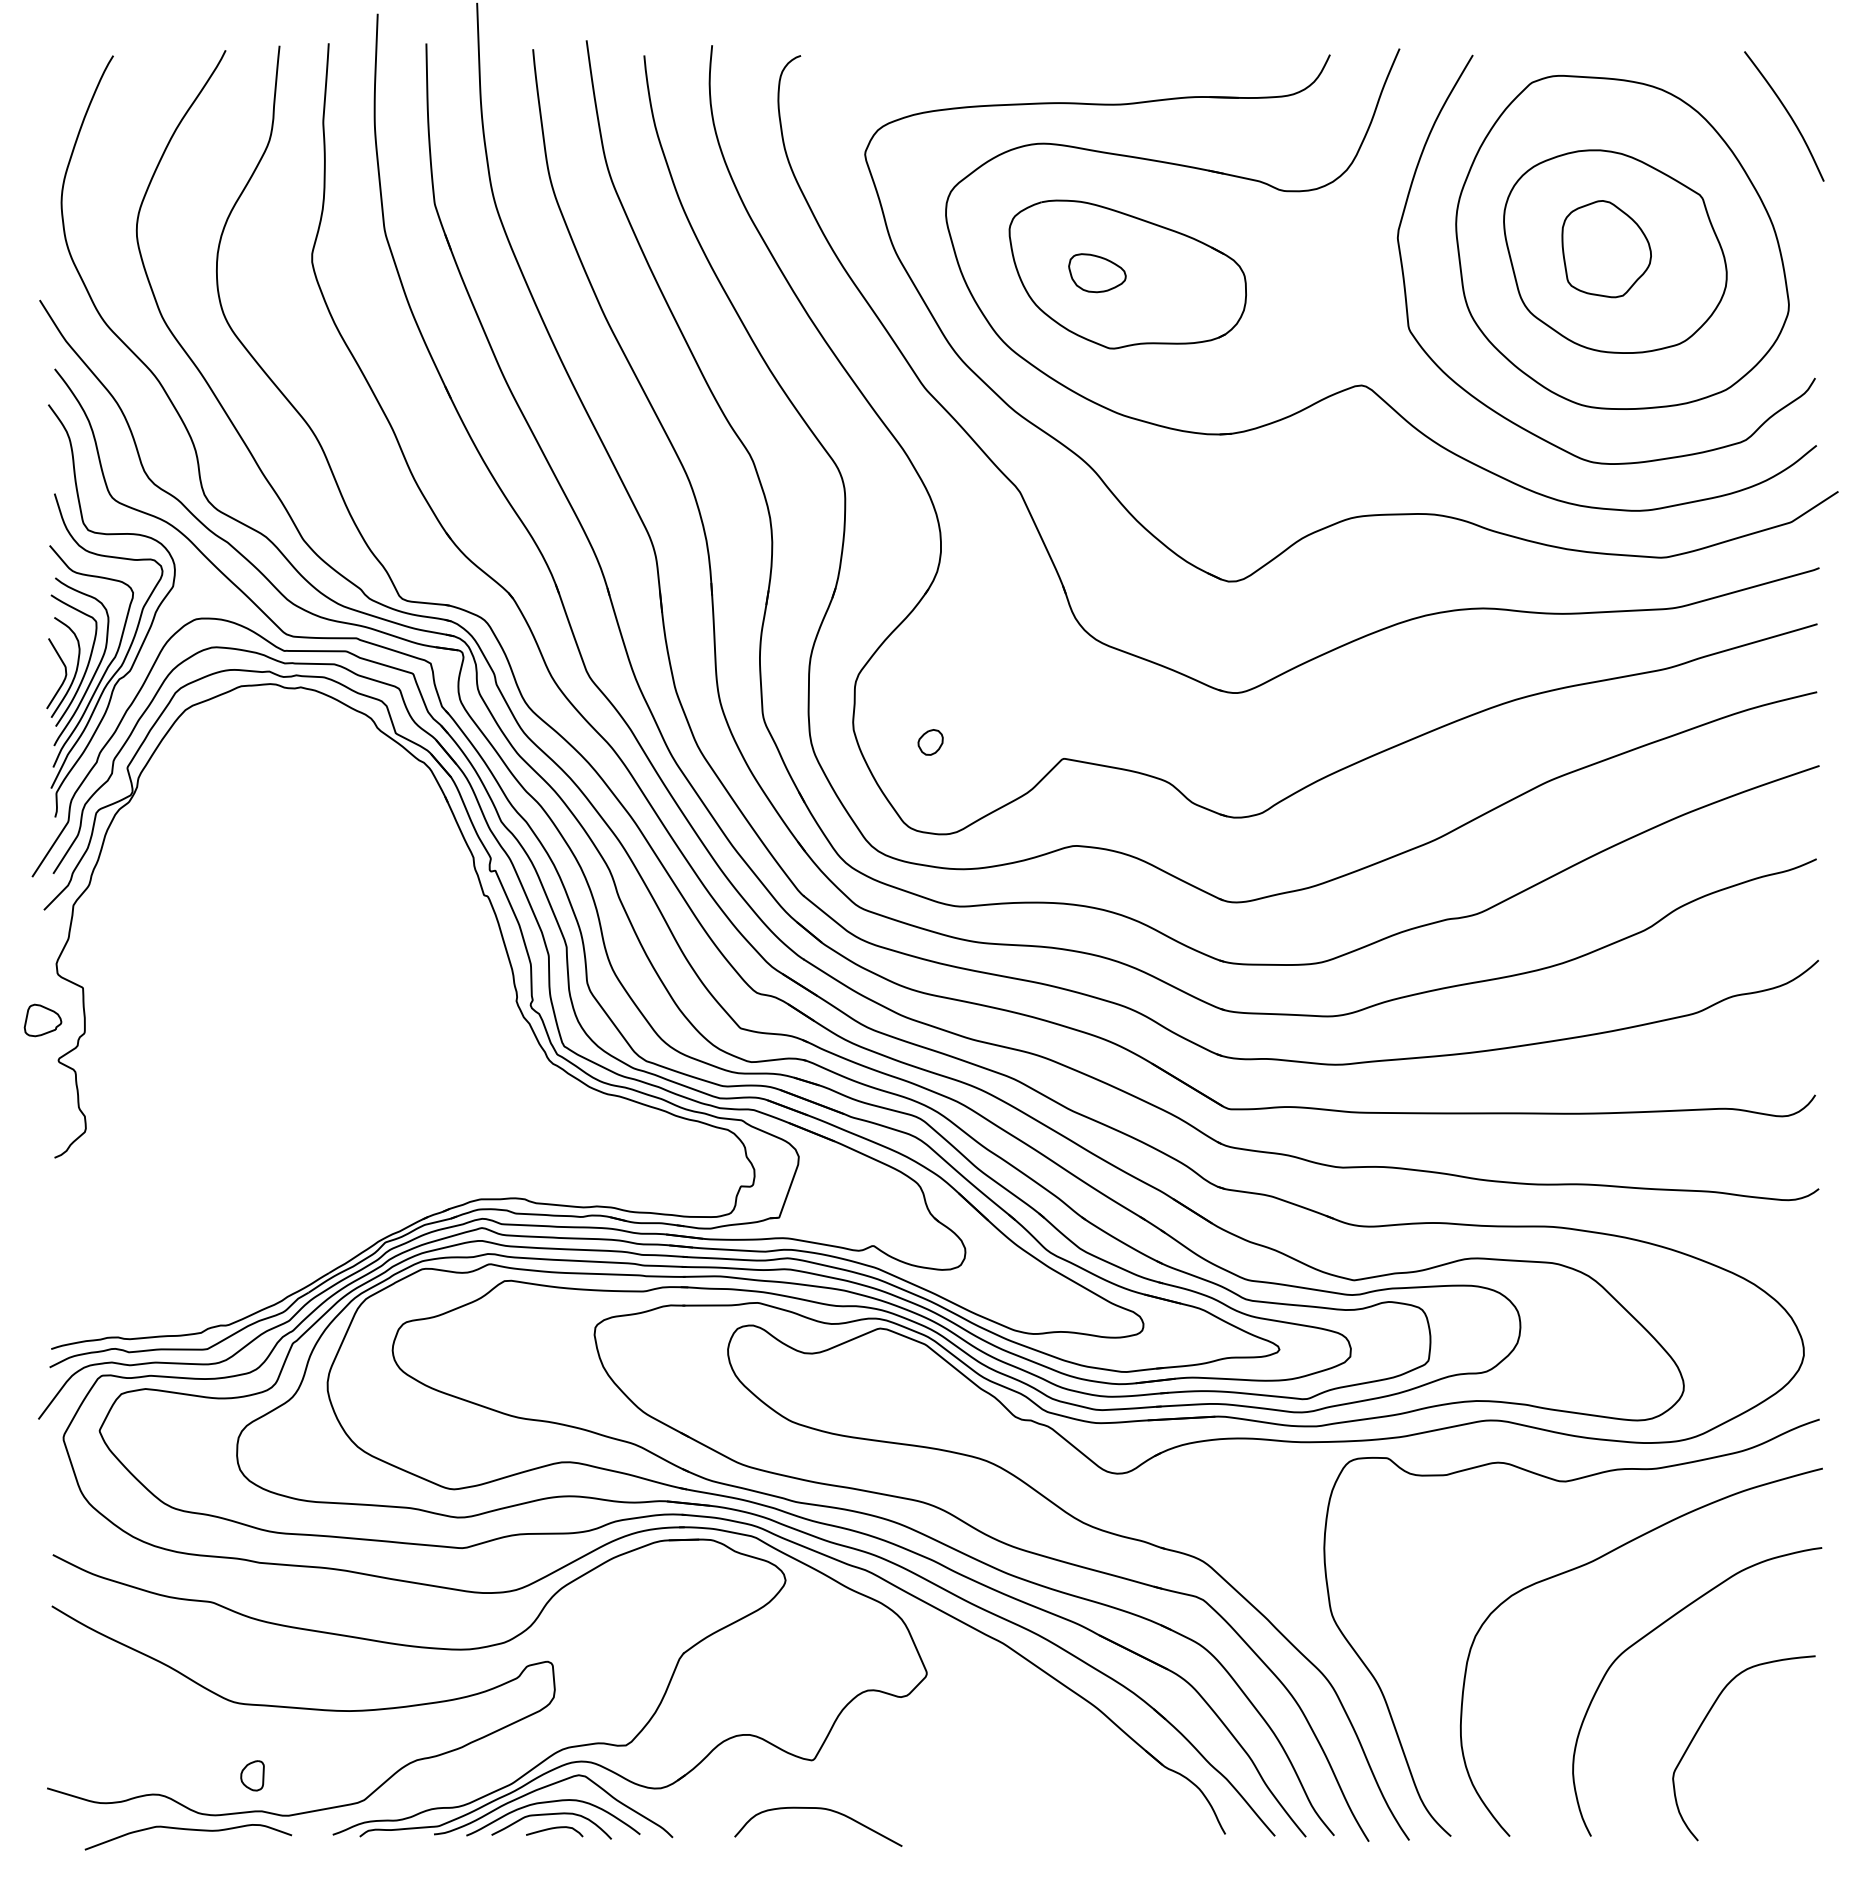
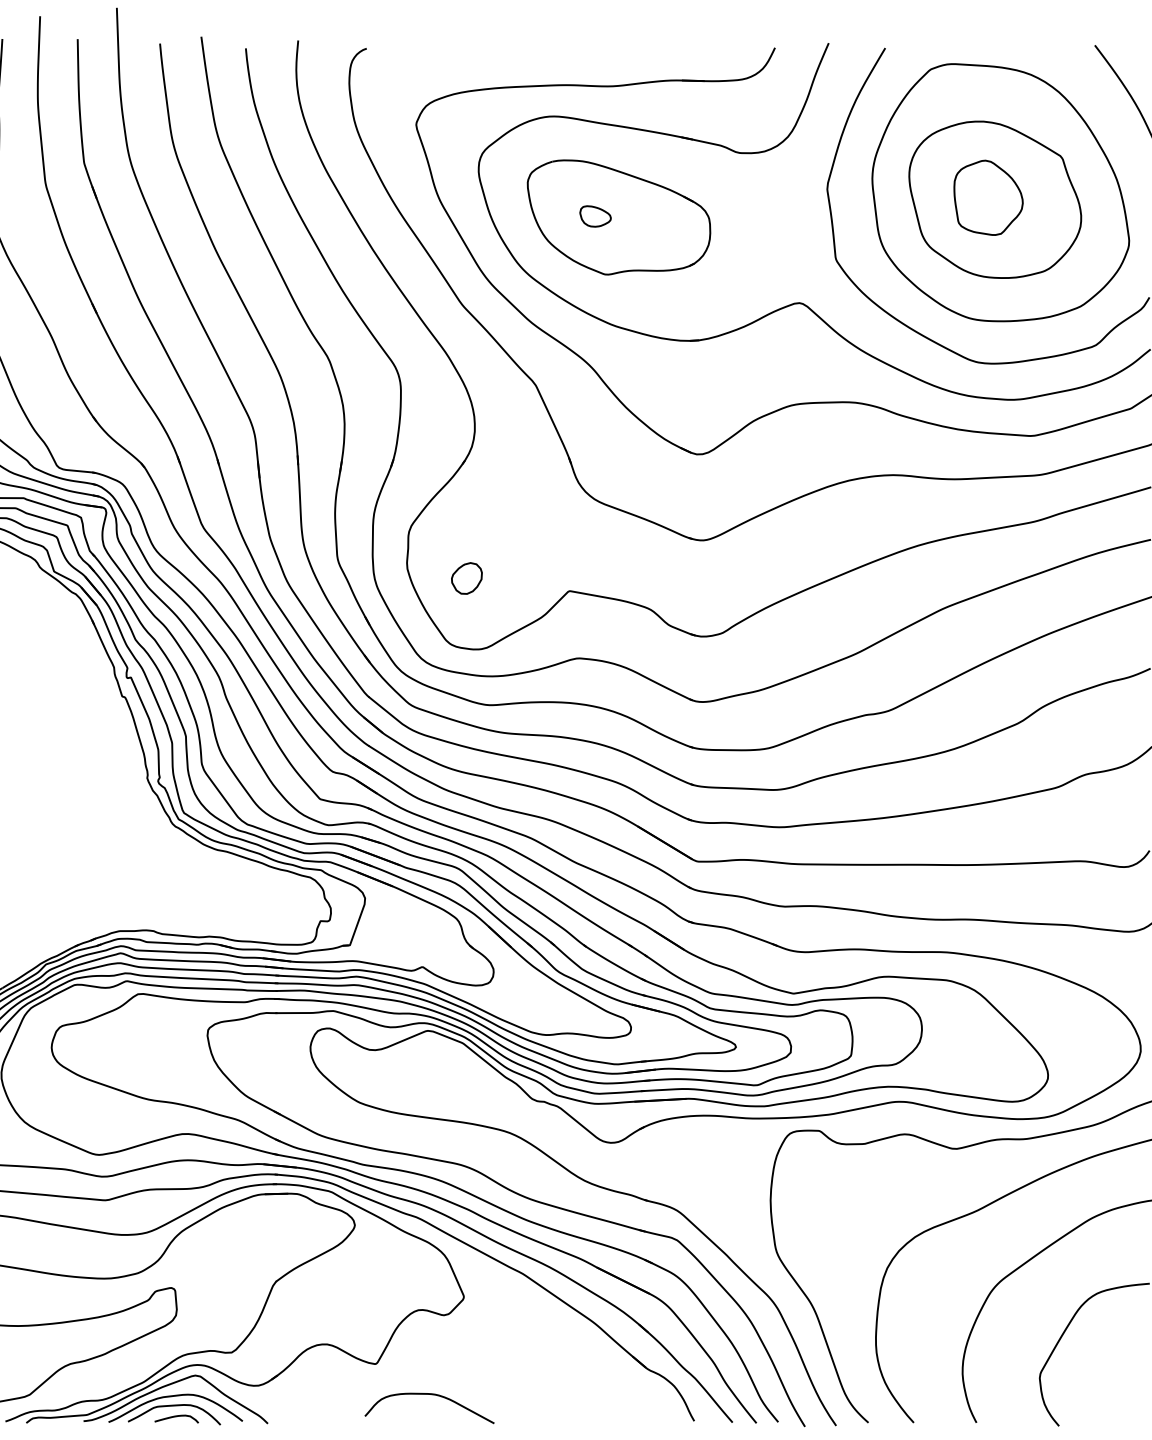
part: (1097, 273) -> (595, 216), size x0.7
part: (930, 742) -> (466, 578), size x1.6
curve: (818, 1809) -> (429, 1395), moved

